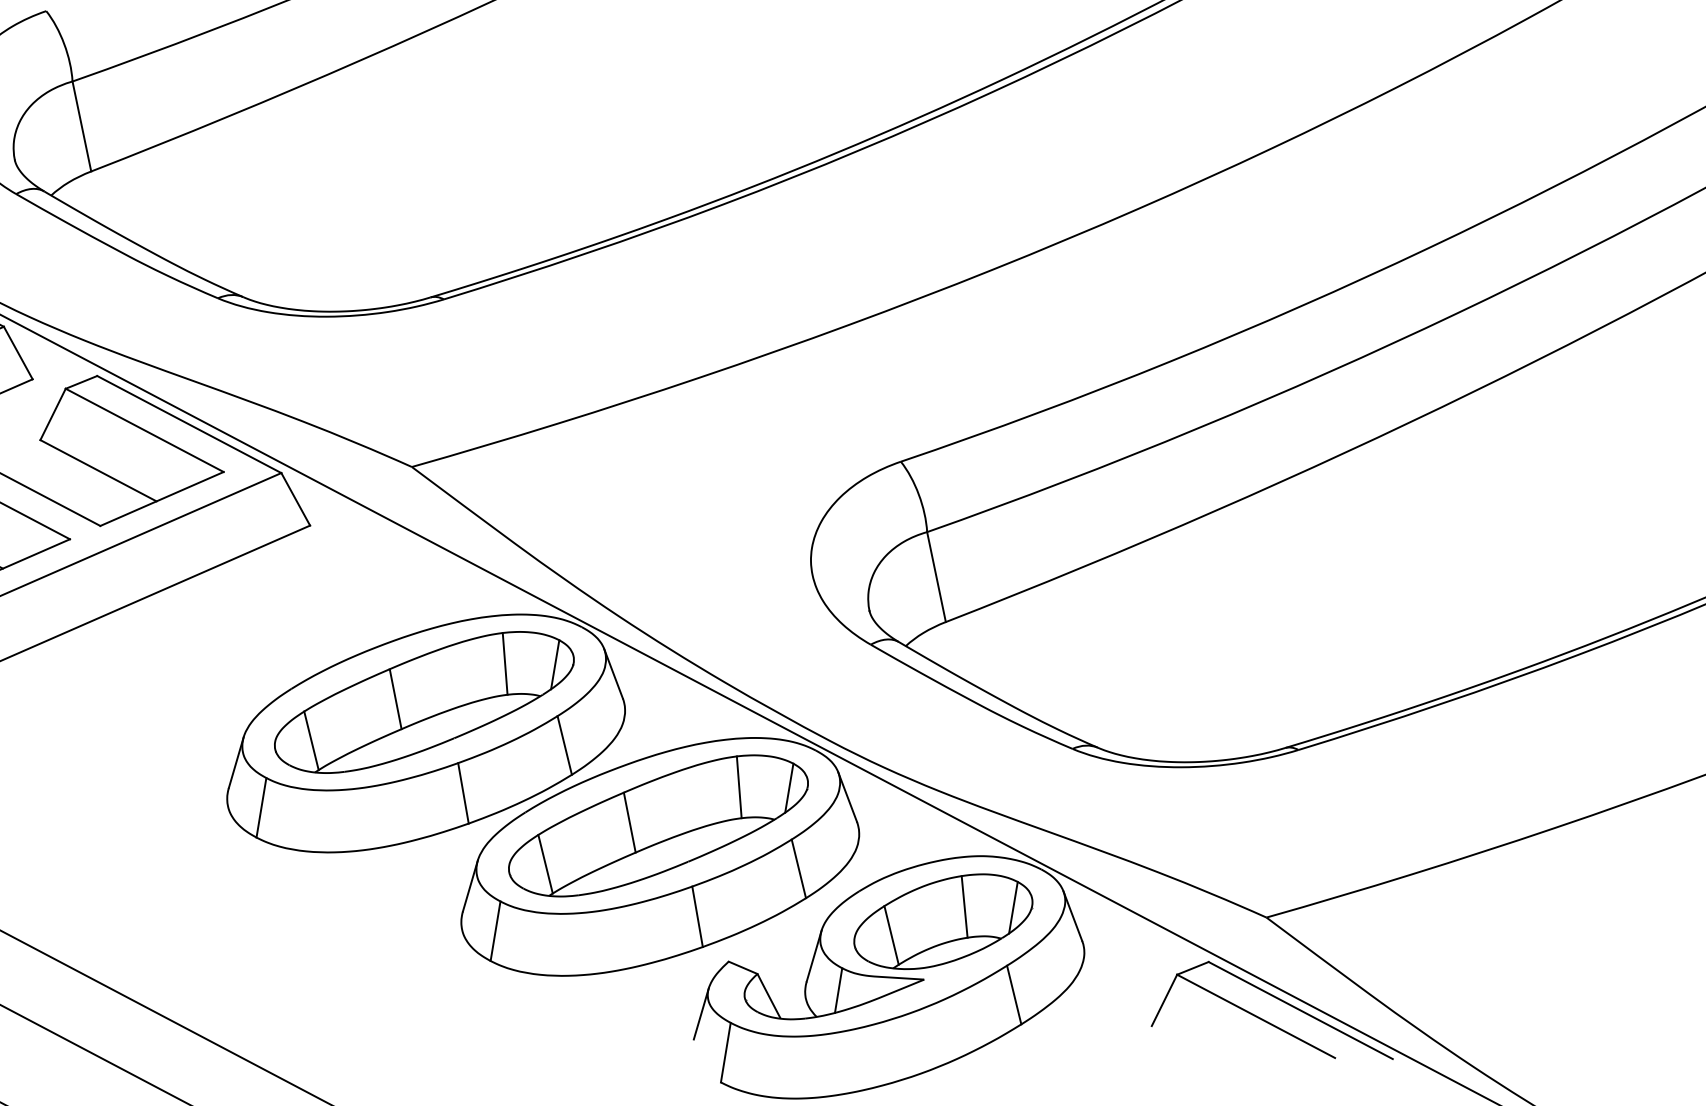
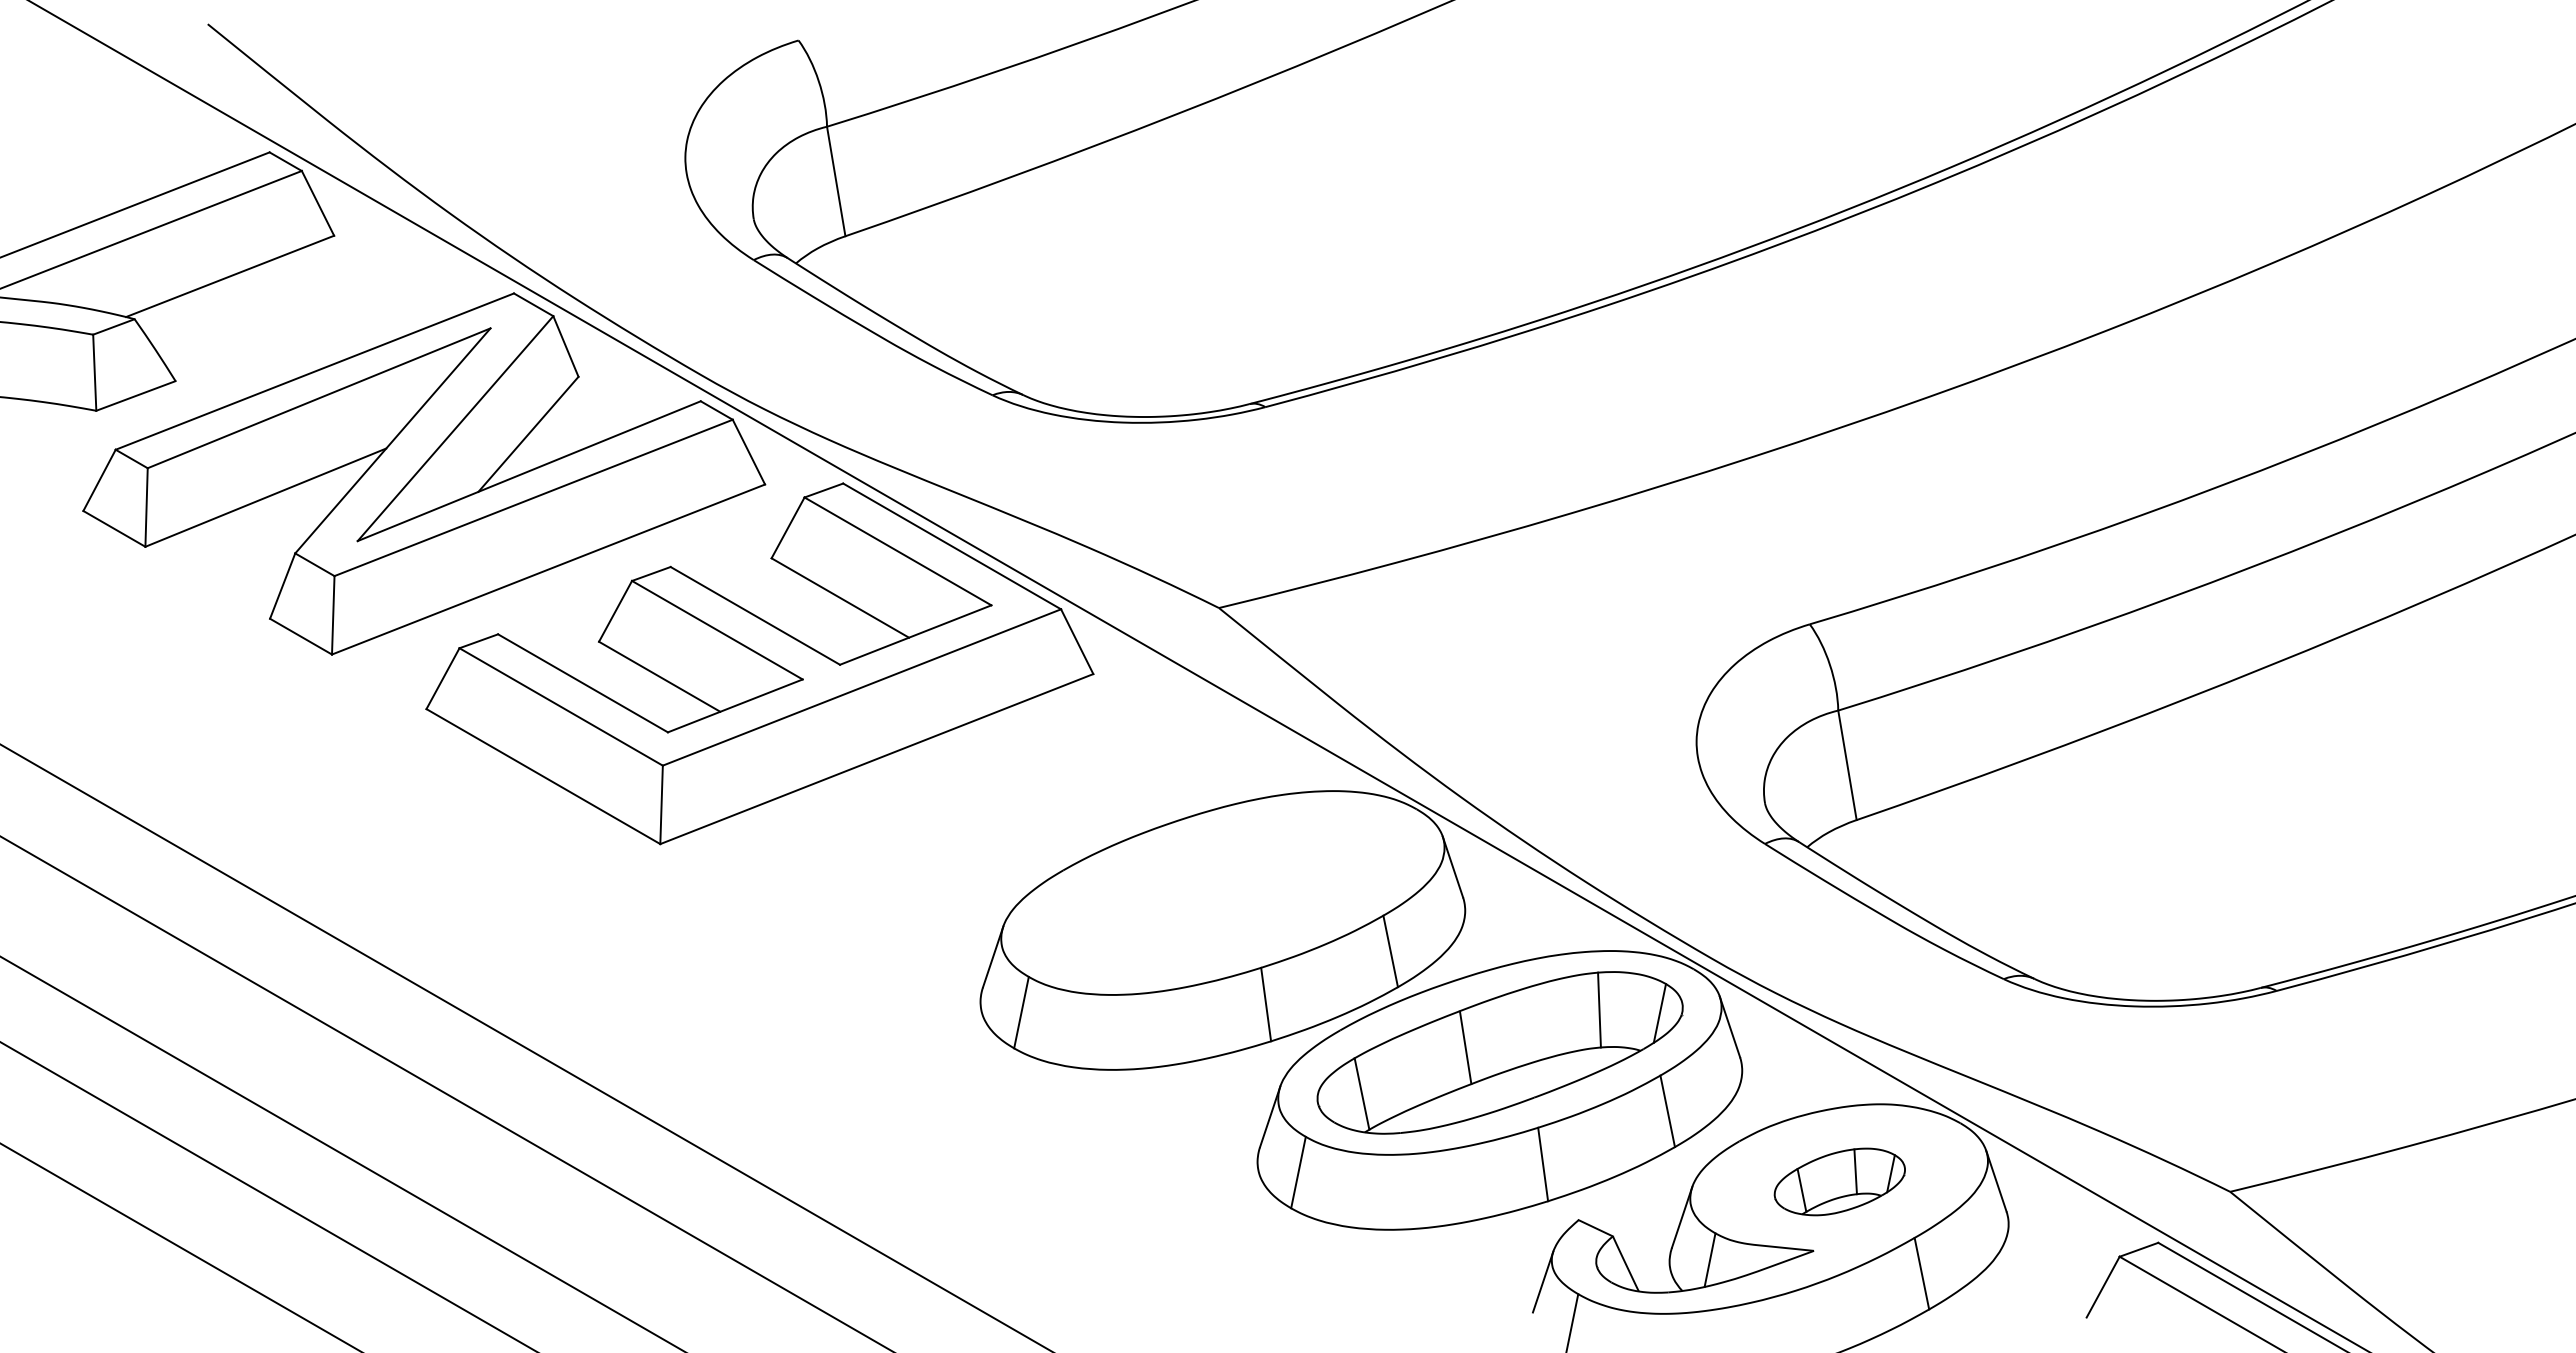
part: (423, 702) -> (1222, 892), removed
part: (943, 921) -> (1839, 1181), size x0.6

